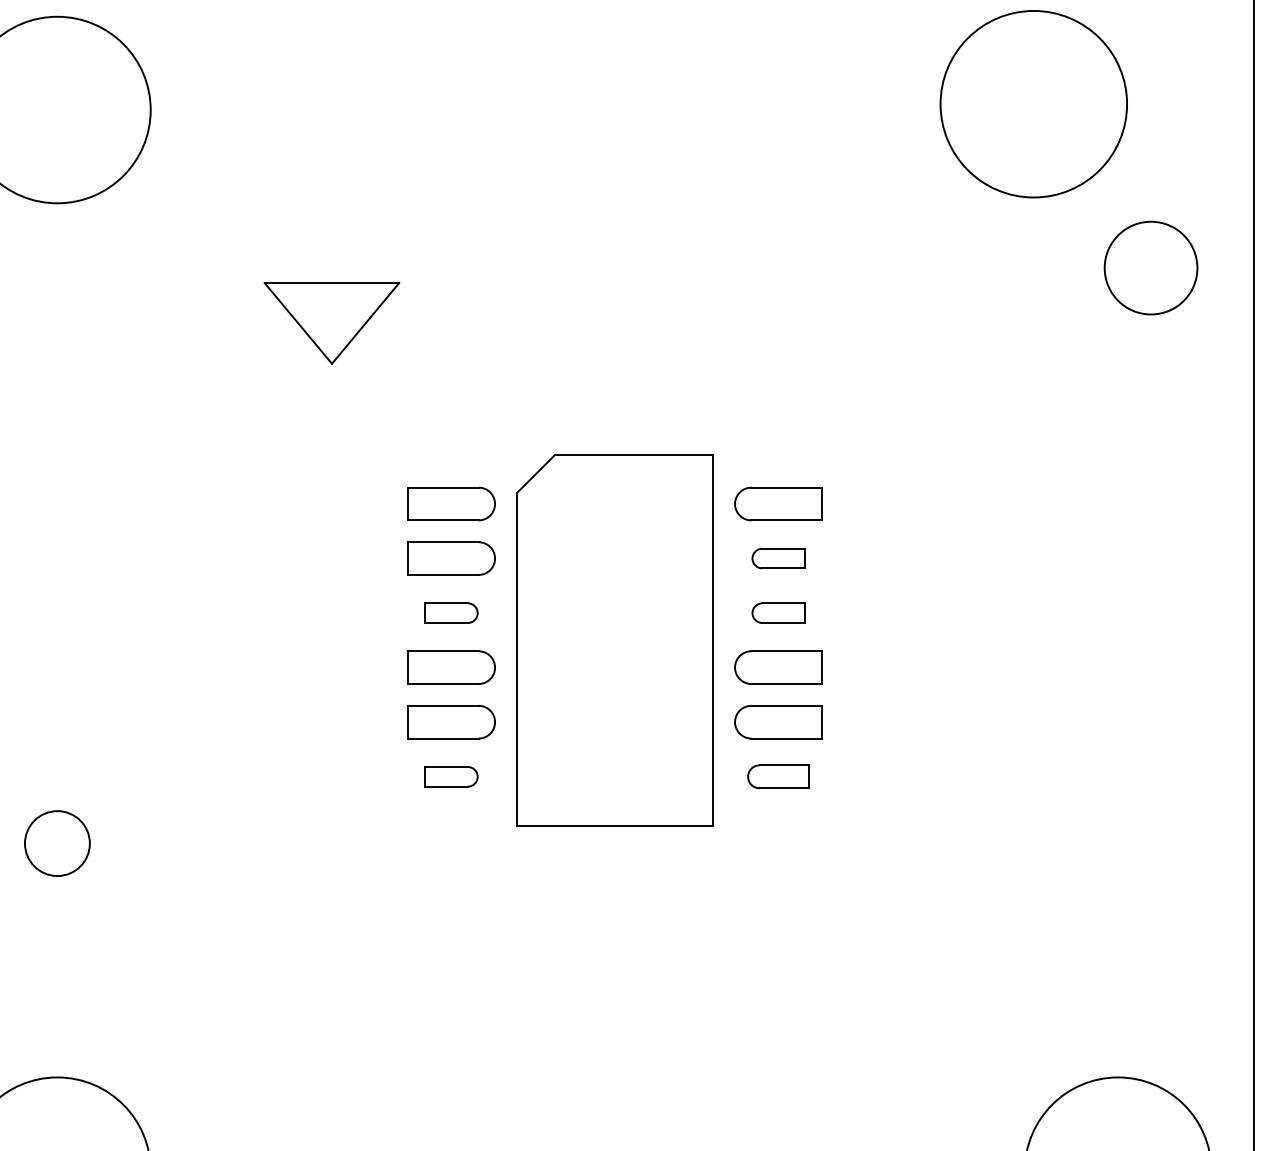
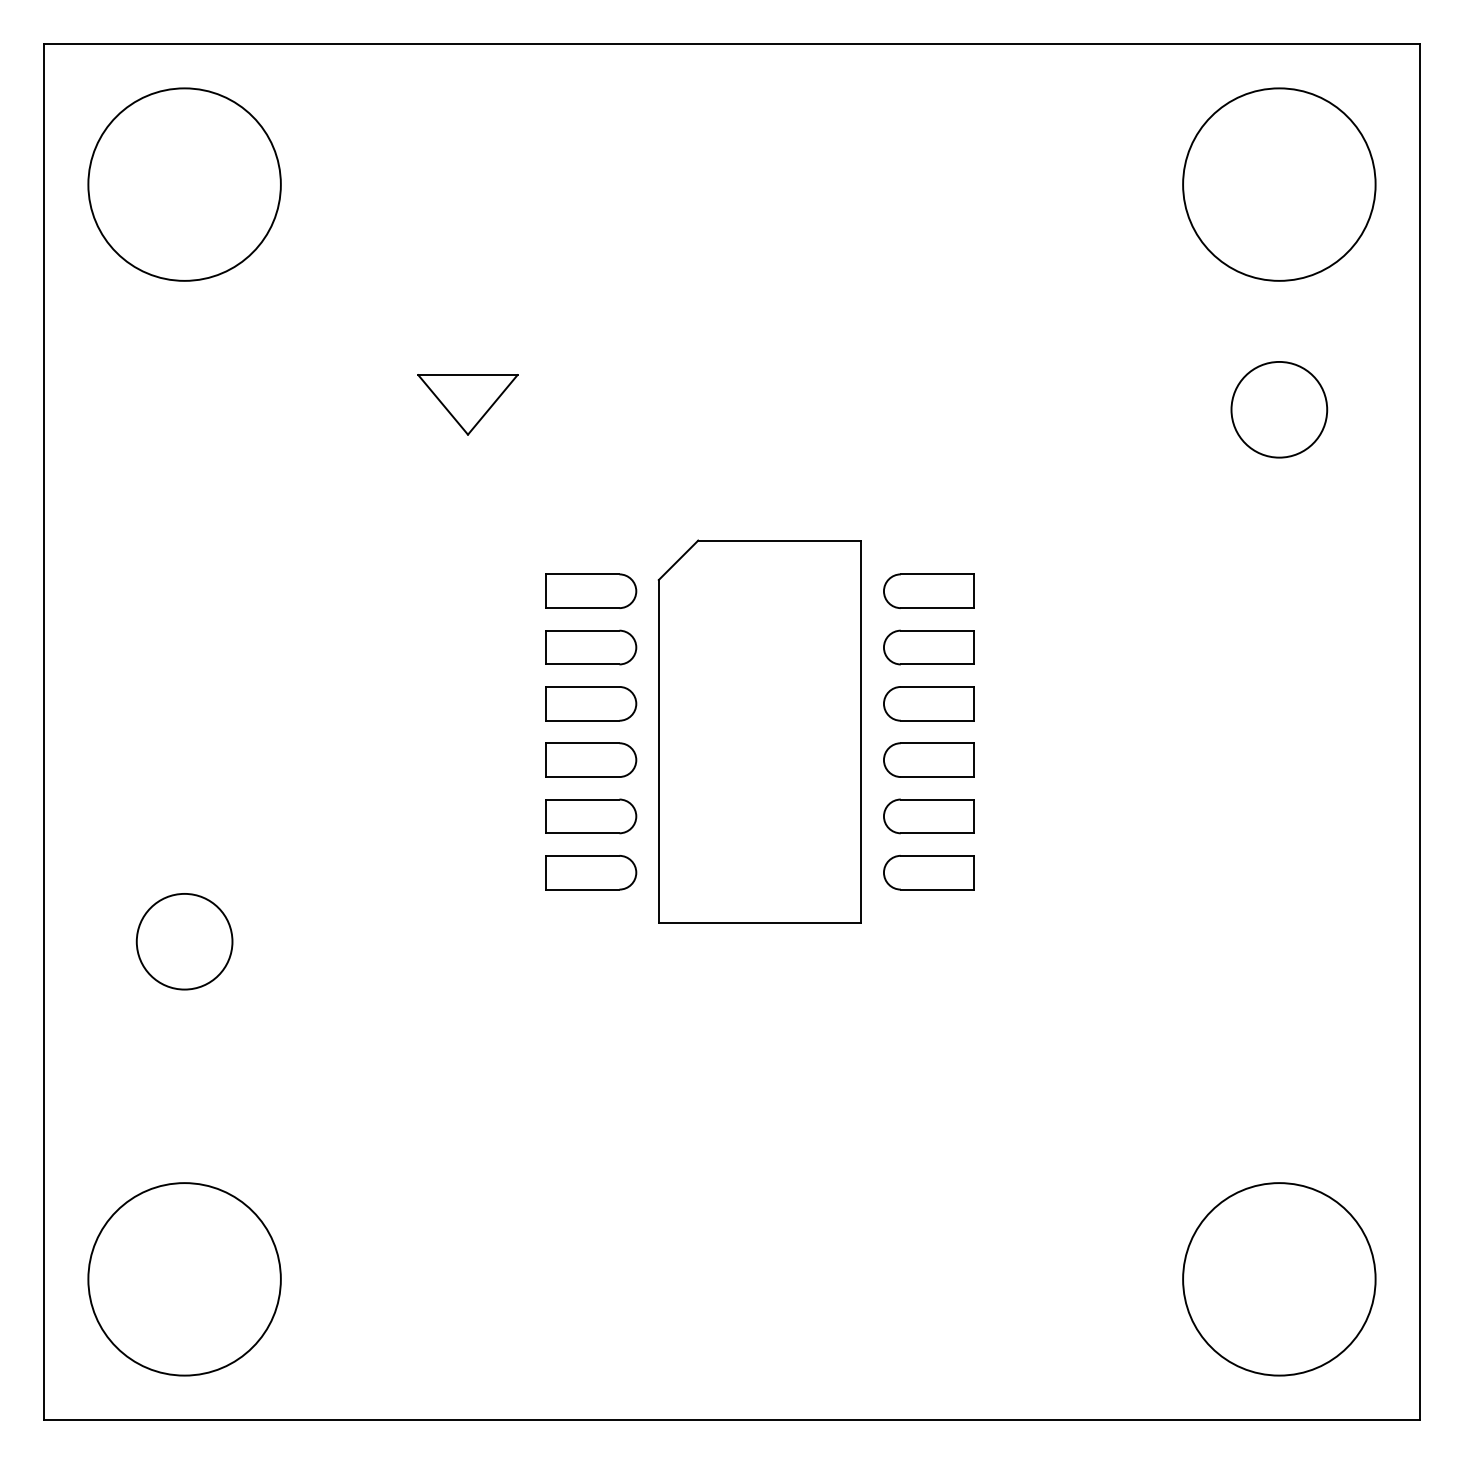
circle: (1033, 104) -> (1279, 184), moved
circle: (1151, 267) -> (1279, 409), moved
part: (331, 323) -> (467, 404), size x0.71
part: (778, 558) -> (928, 647), size x1.67
part: (451, 612) -> (591, 703), size x1.67
part: (778, 612) -> (928, 703), size x1.67
part: (451, 776) -> (591, 872), size x1.67
part: (778, 776) -> (928, 872), size x1.43
circle: (57, 843) -> (184, 941), size x1.43

